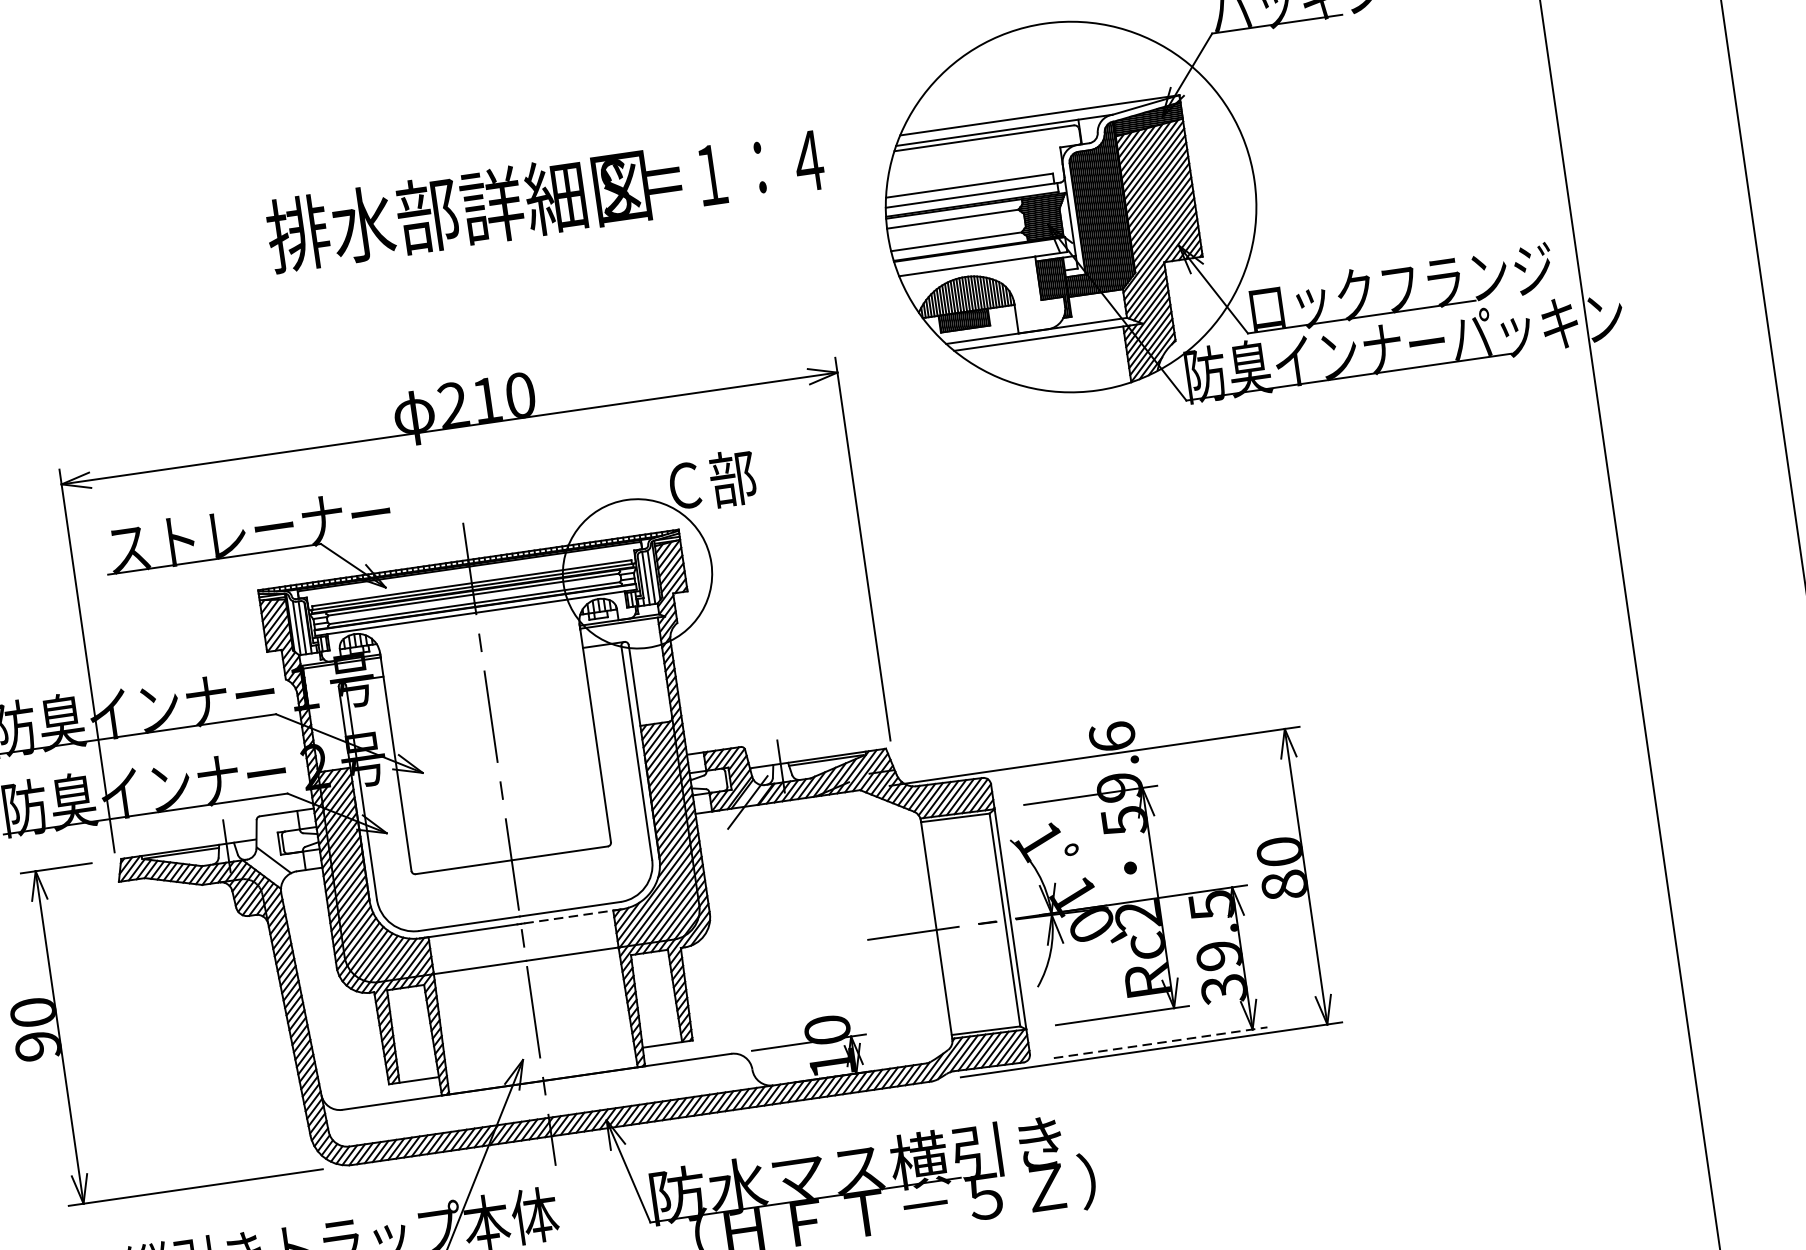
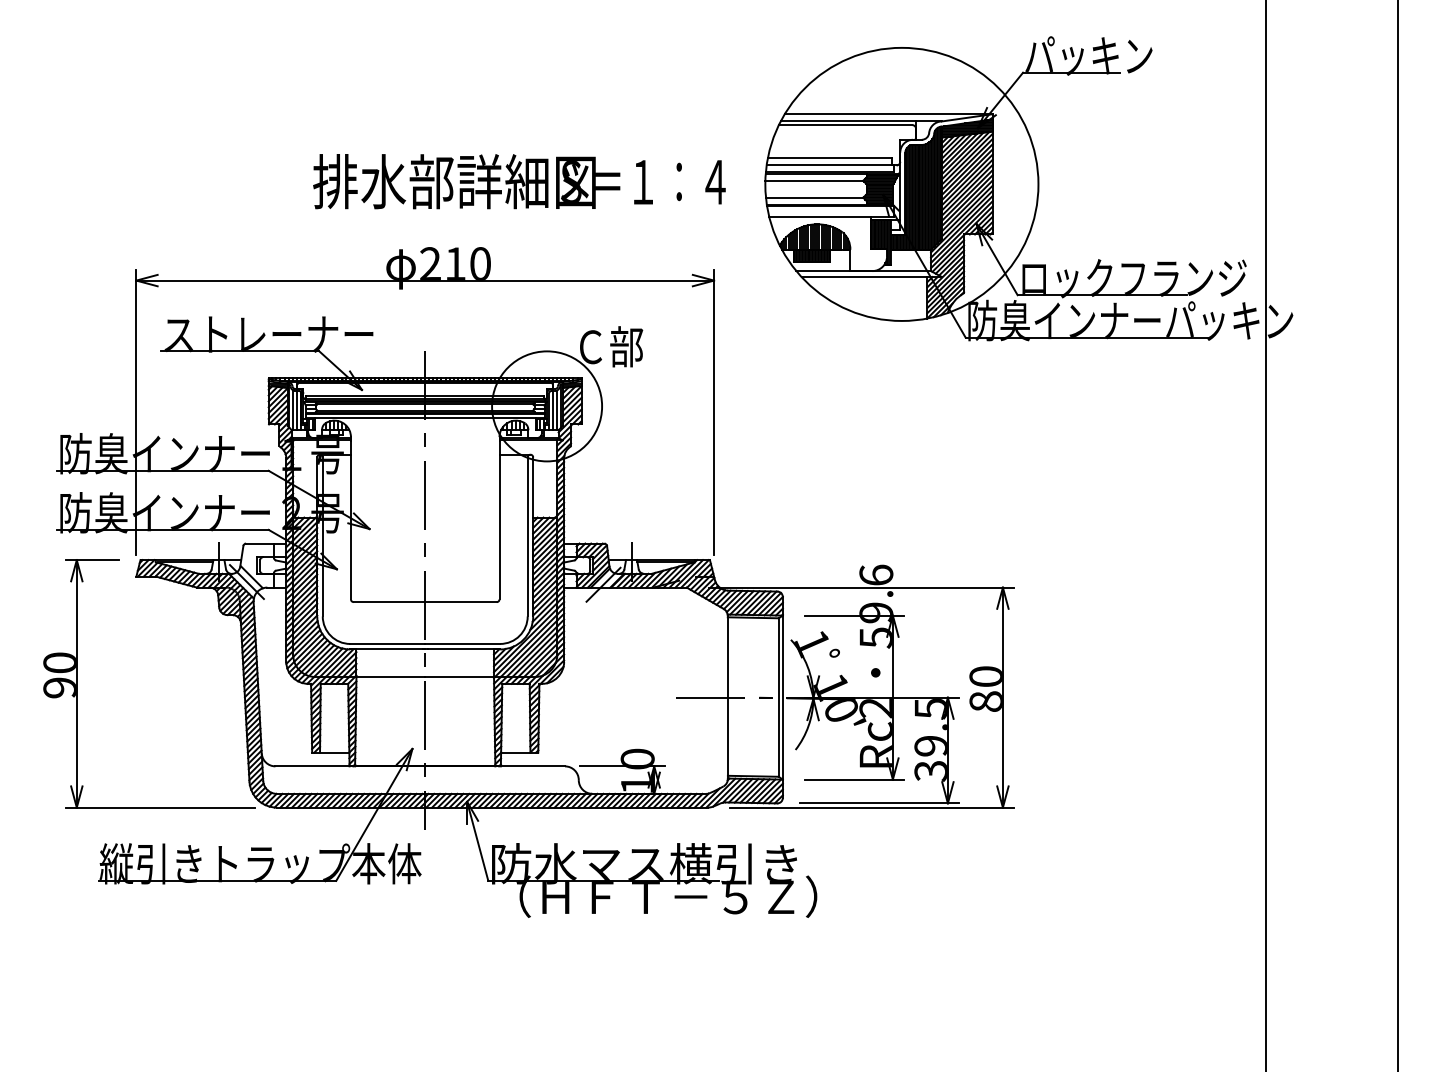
text: (545, 197) -> (519, 181), moved
line: (267, 867) -> (246, 581), added
line: (573, 916) -> (464, 649), dashed -> solid
line: (1160, 1042) -> (879, 803), dashed -> solid

